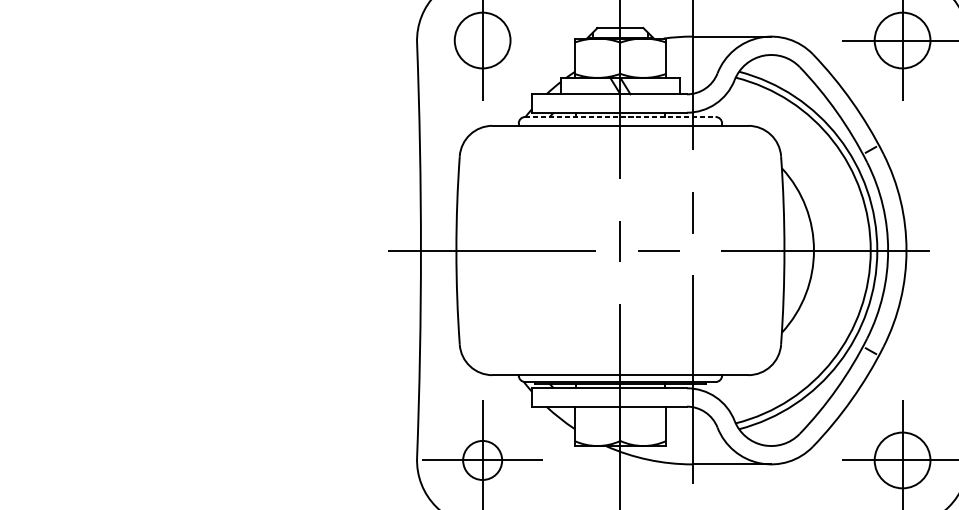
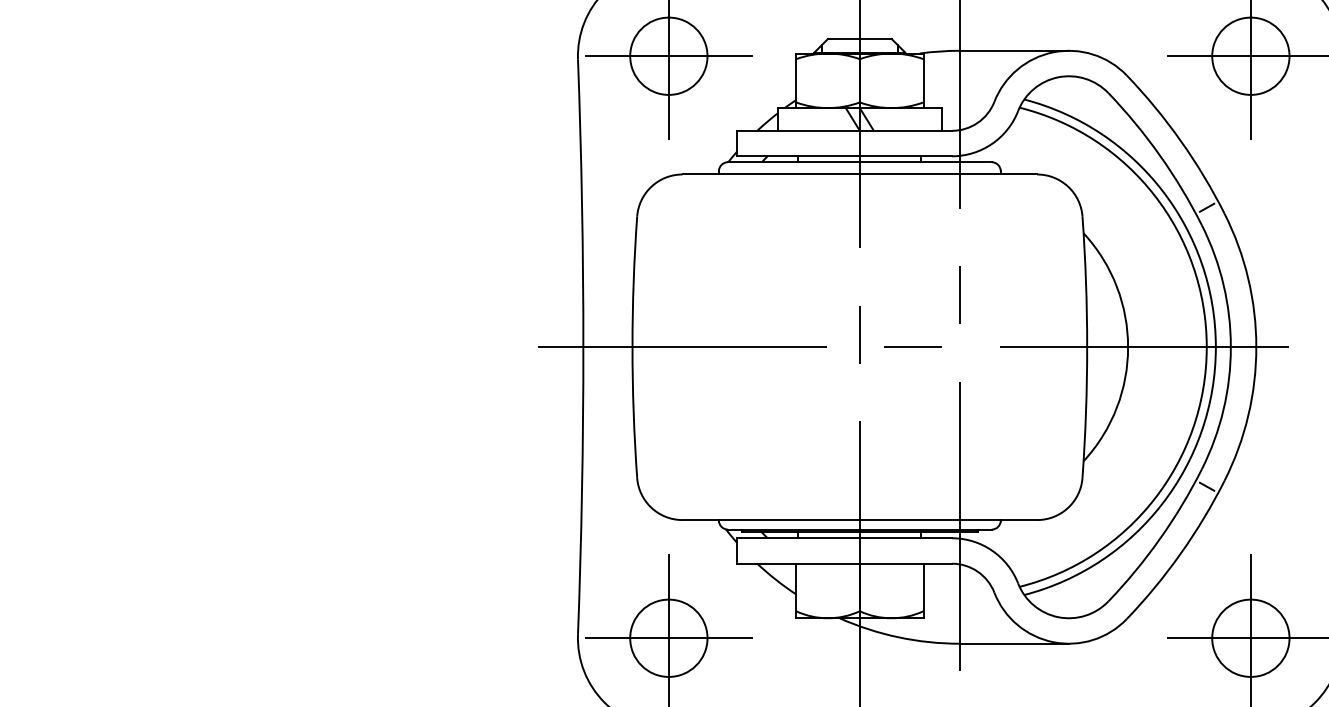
line: (482, 40) -> (668, 56), added
line: (620, 117) -> (859, 162), dashed -> solid
circle: (482, 459) -> (668, 637), size x1.43

